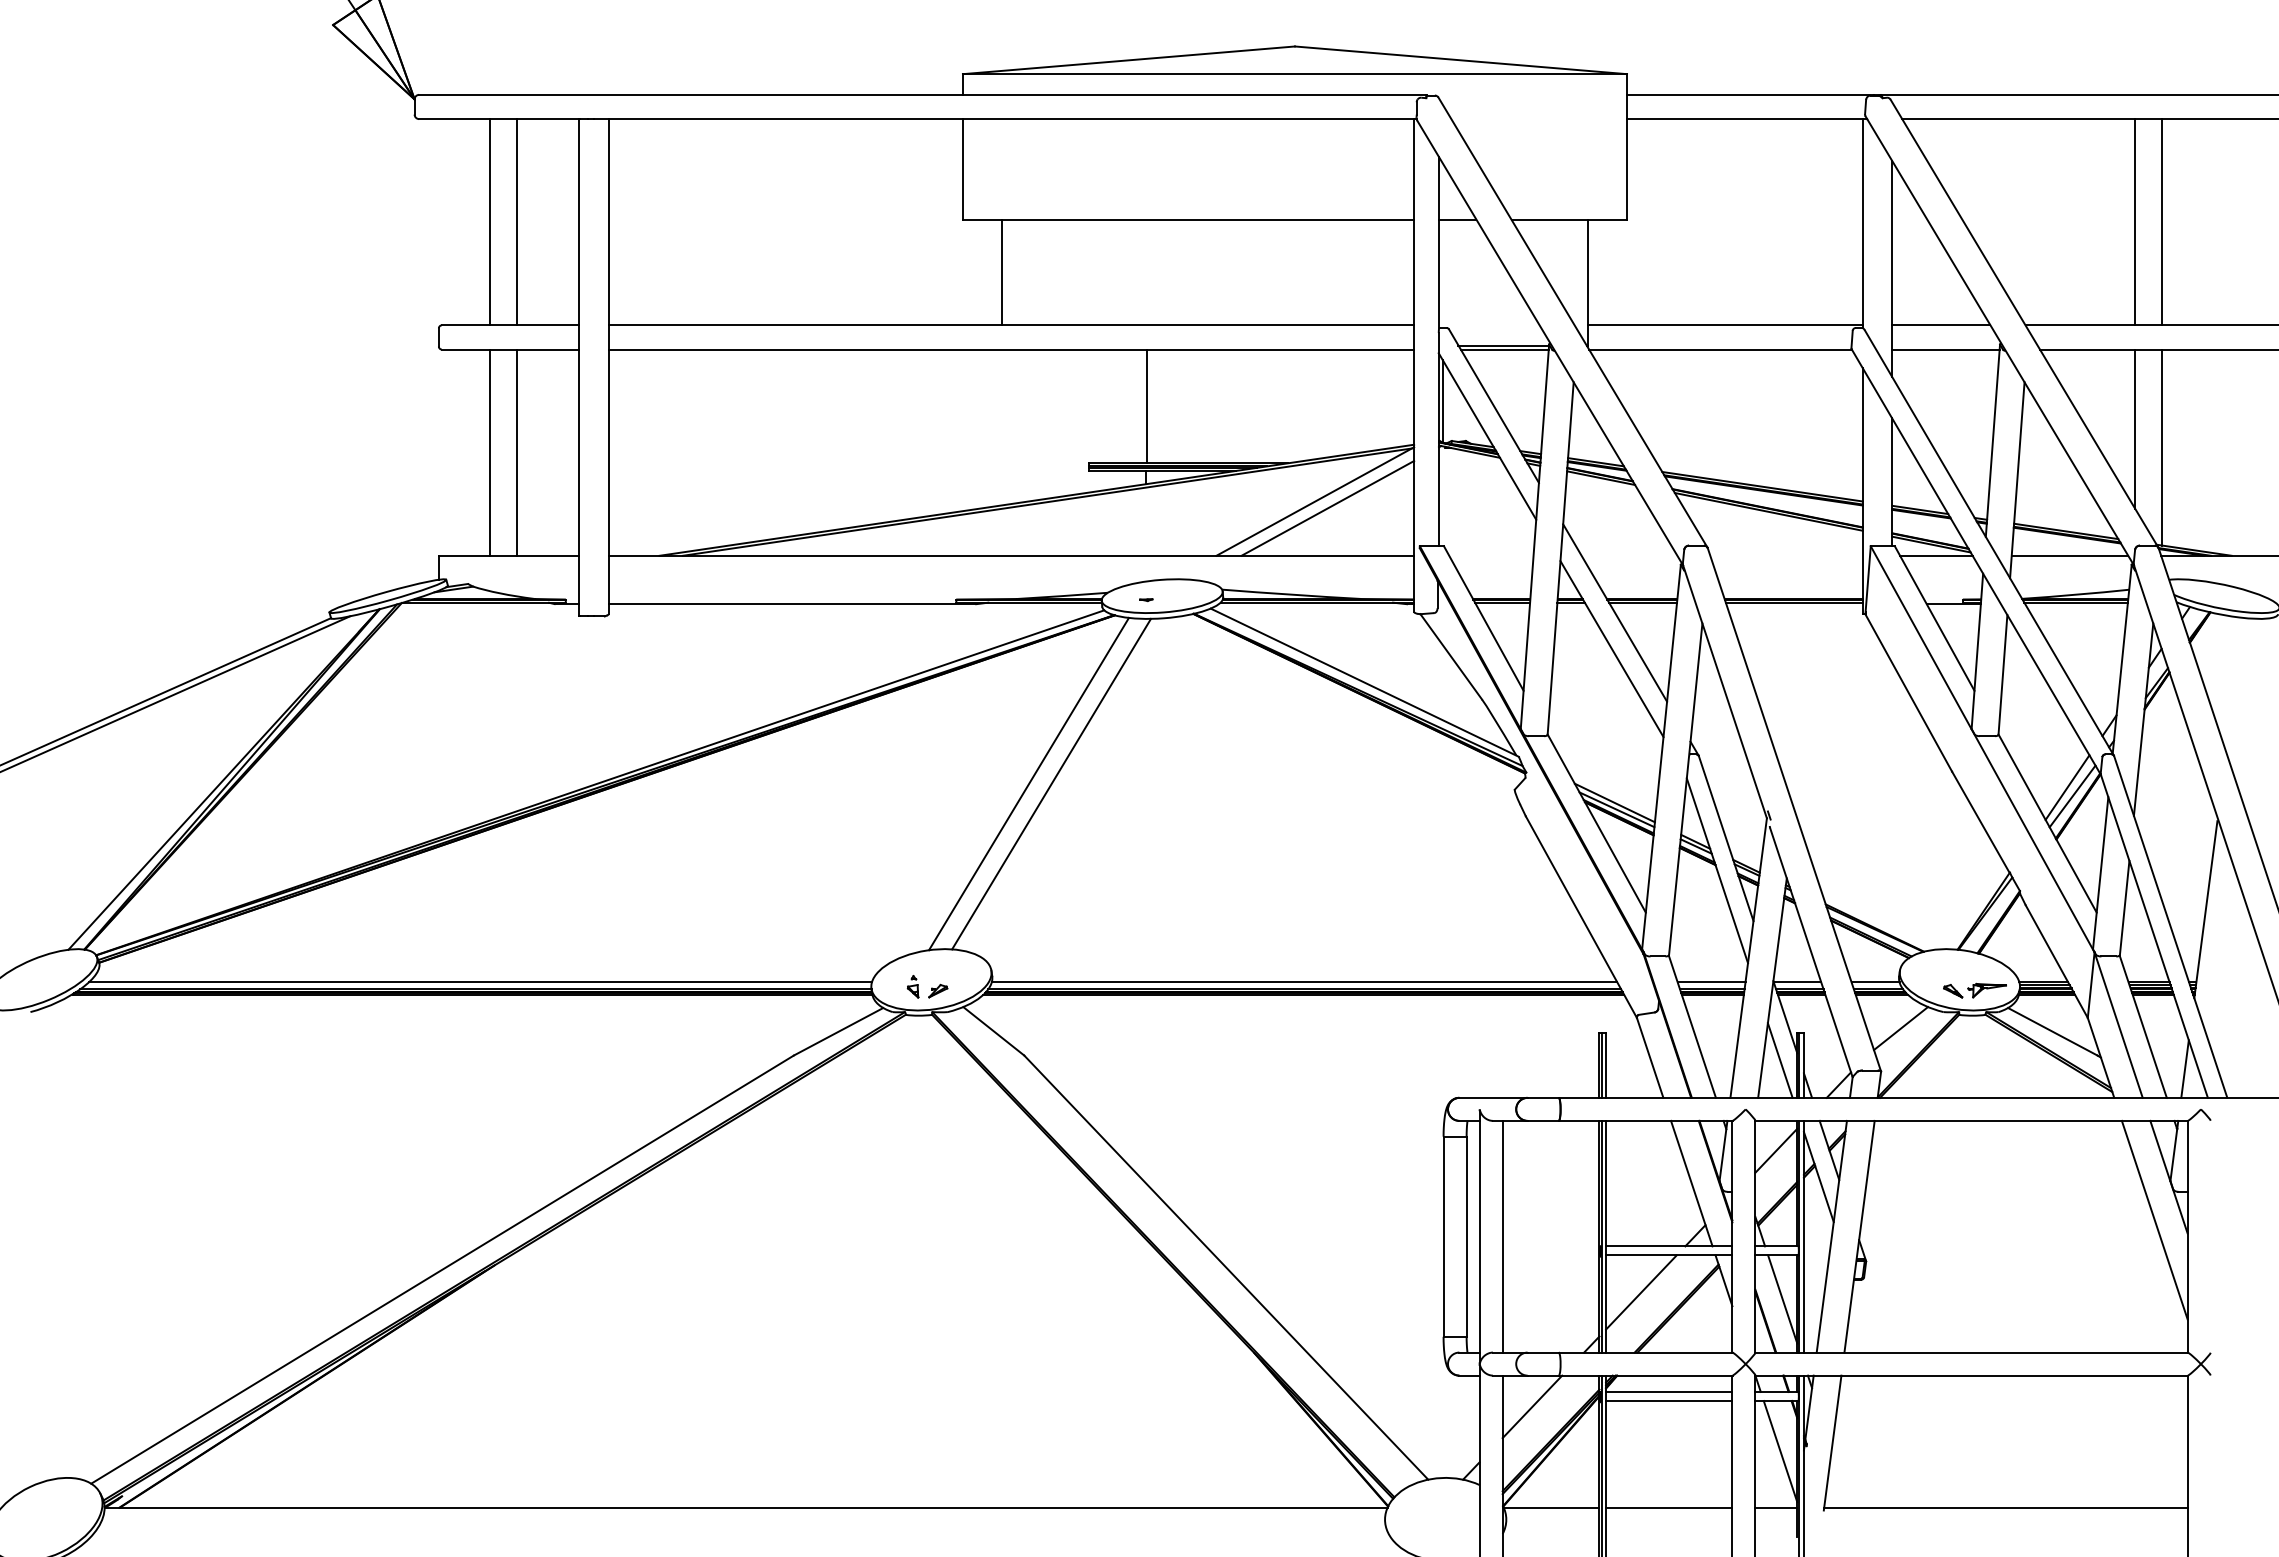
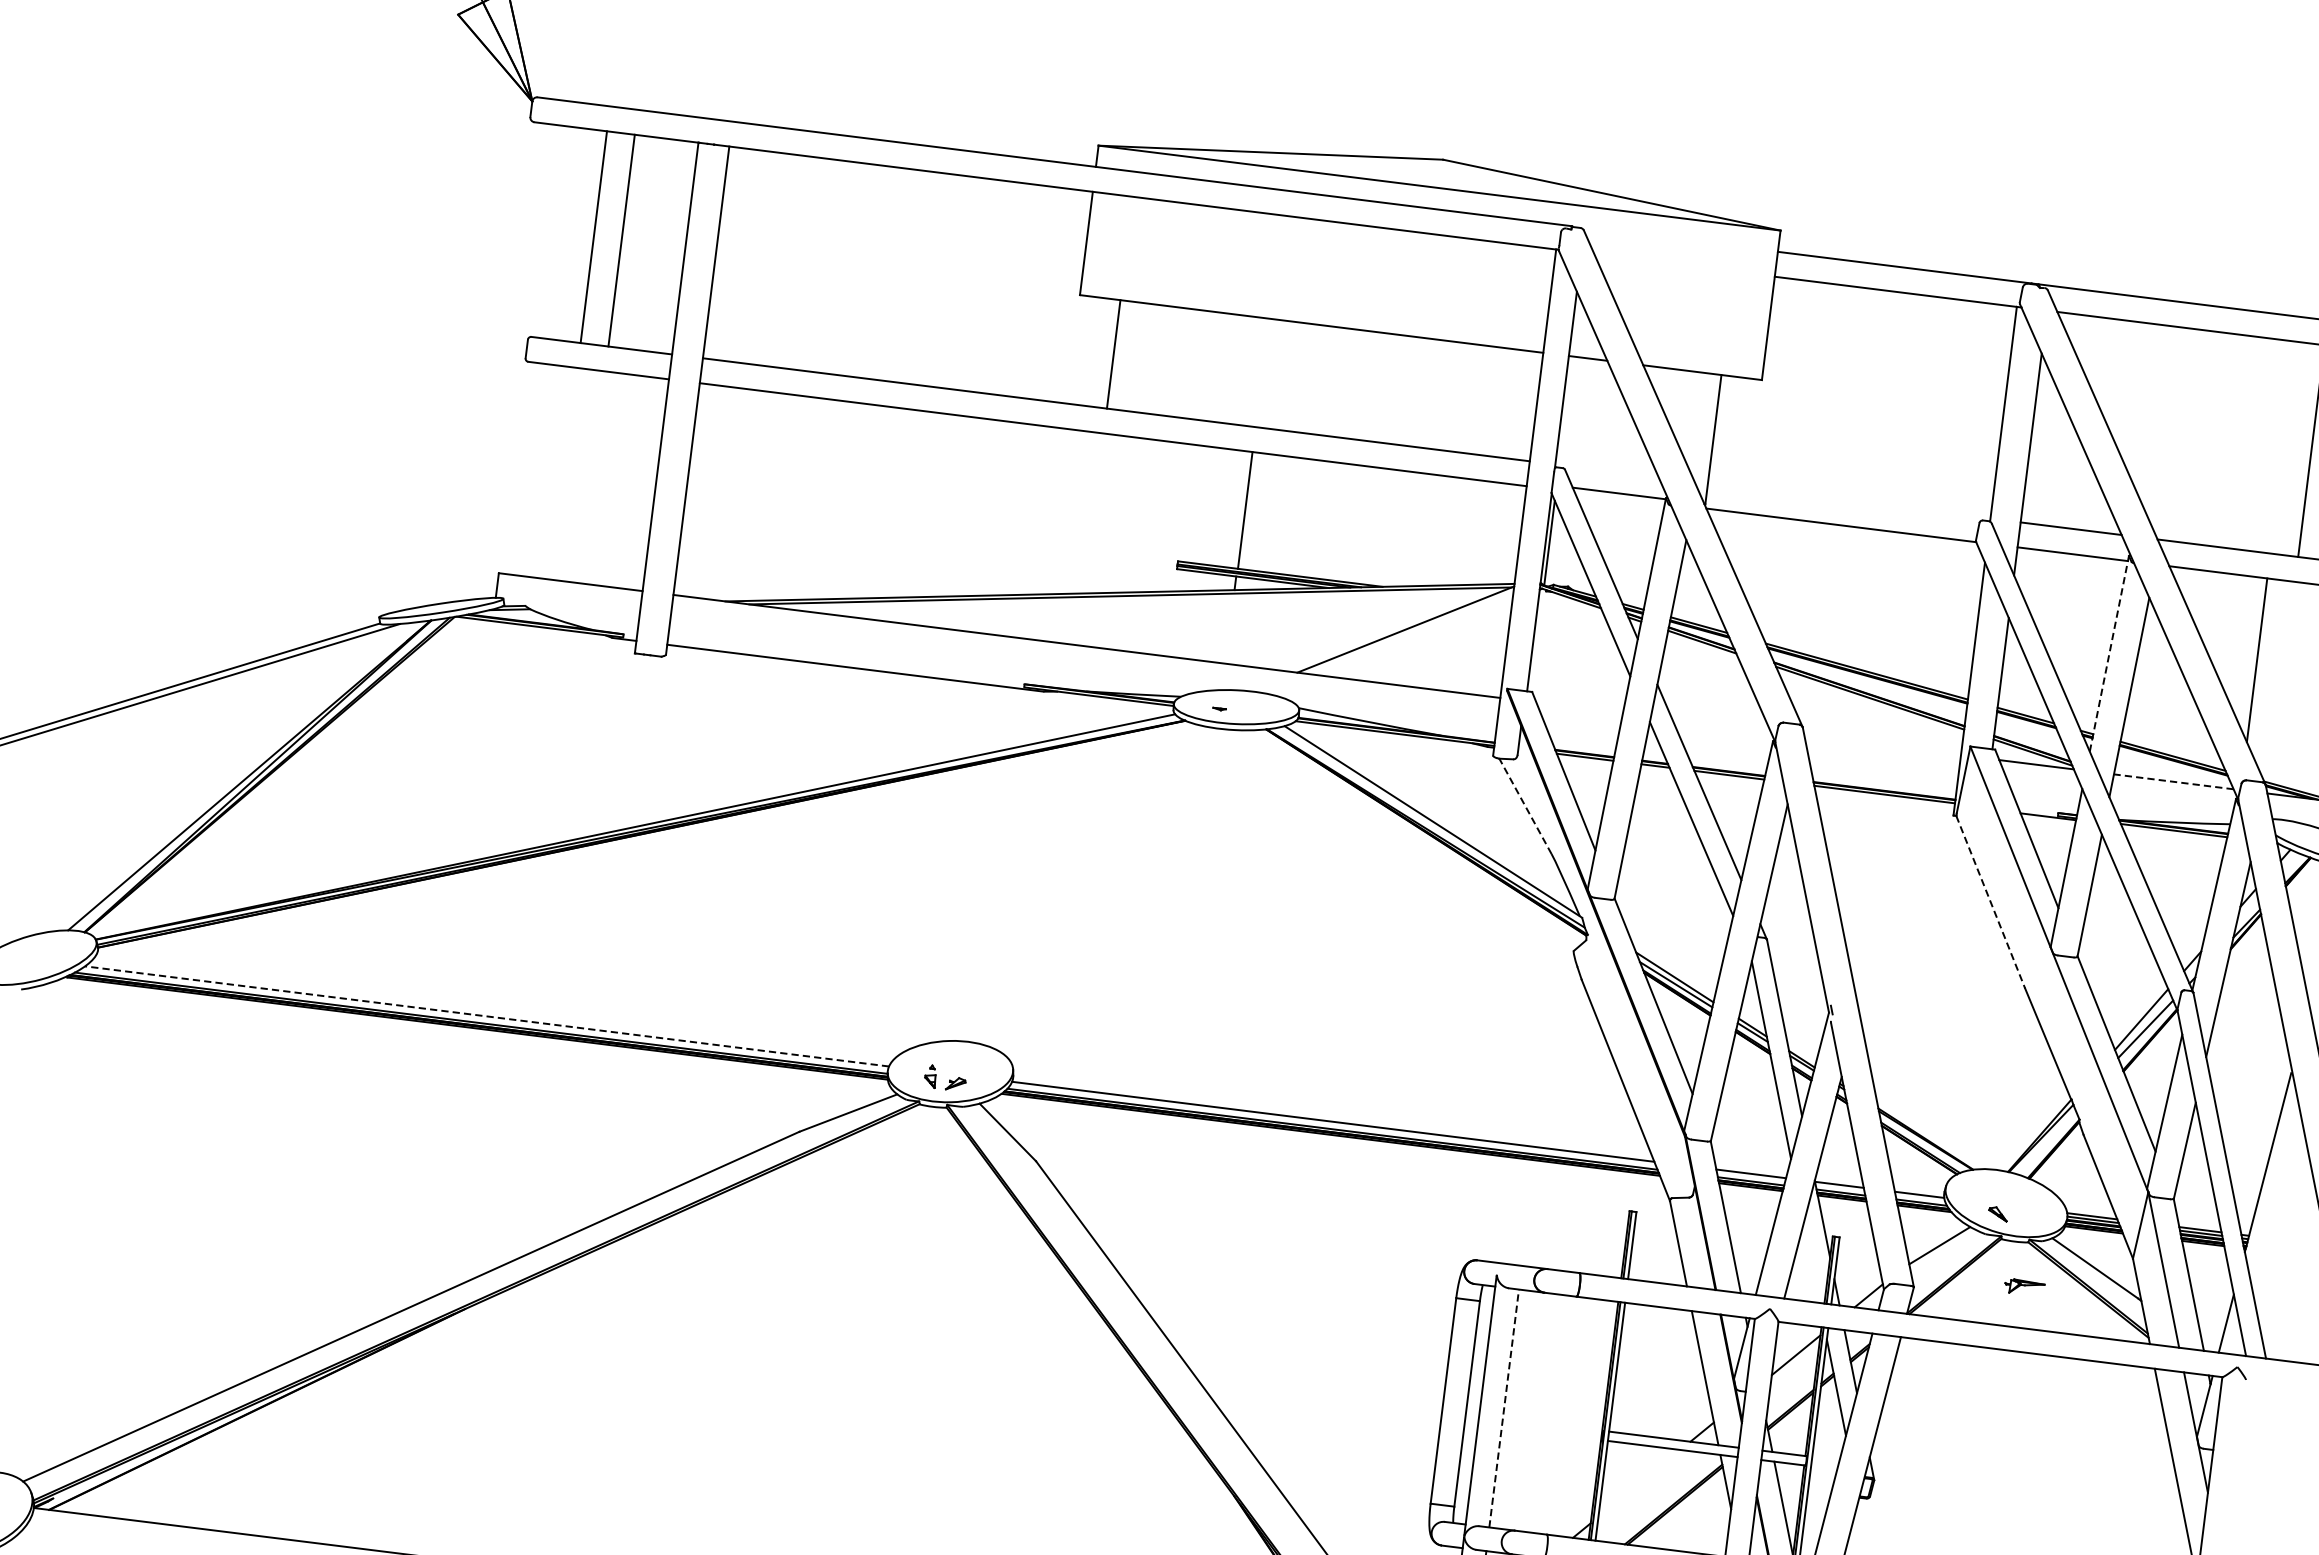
line: (2135, 222) -> (2283, 447), removed
line: (1724, 325) -> (1848, 501), removed
line: (1504, 349) -> (1619, 497), removed
line: (1992, 440) -> (2108, 653), solid -> dashed
line: (2162, 447) -> (2282, 682), removed
line: (489, 452) -> (564, 473), removed
line: (516, 452) -> (591, 477), removed
line: (1327, 508) -> (1417, 638), removed
line: (2069, 555) -> (2173, 781), solid -> dashed
line: (1451, 656) -> (1525, 806), solid -> dashed
line: (1908, 693) -> (1990, 902), solid -> dashed
line: (1028, 783) -> (1075, 882), removed
line: (1051, 783) -> (1098, 885), removed
line: (480, 982) -> (487, 1016), solid -> dashed
part: (1986, 990) -> (2023, 1287), moved
line: (1779, 1060) -> (1810, 1262), removed
line: (1502, 1236) -> (1504, 1408), solid -> dashed
line: (1641, 1292) -> (1639, 1483), removed

